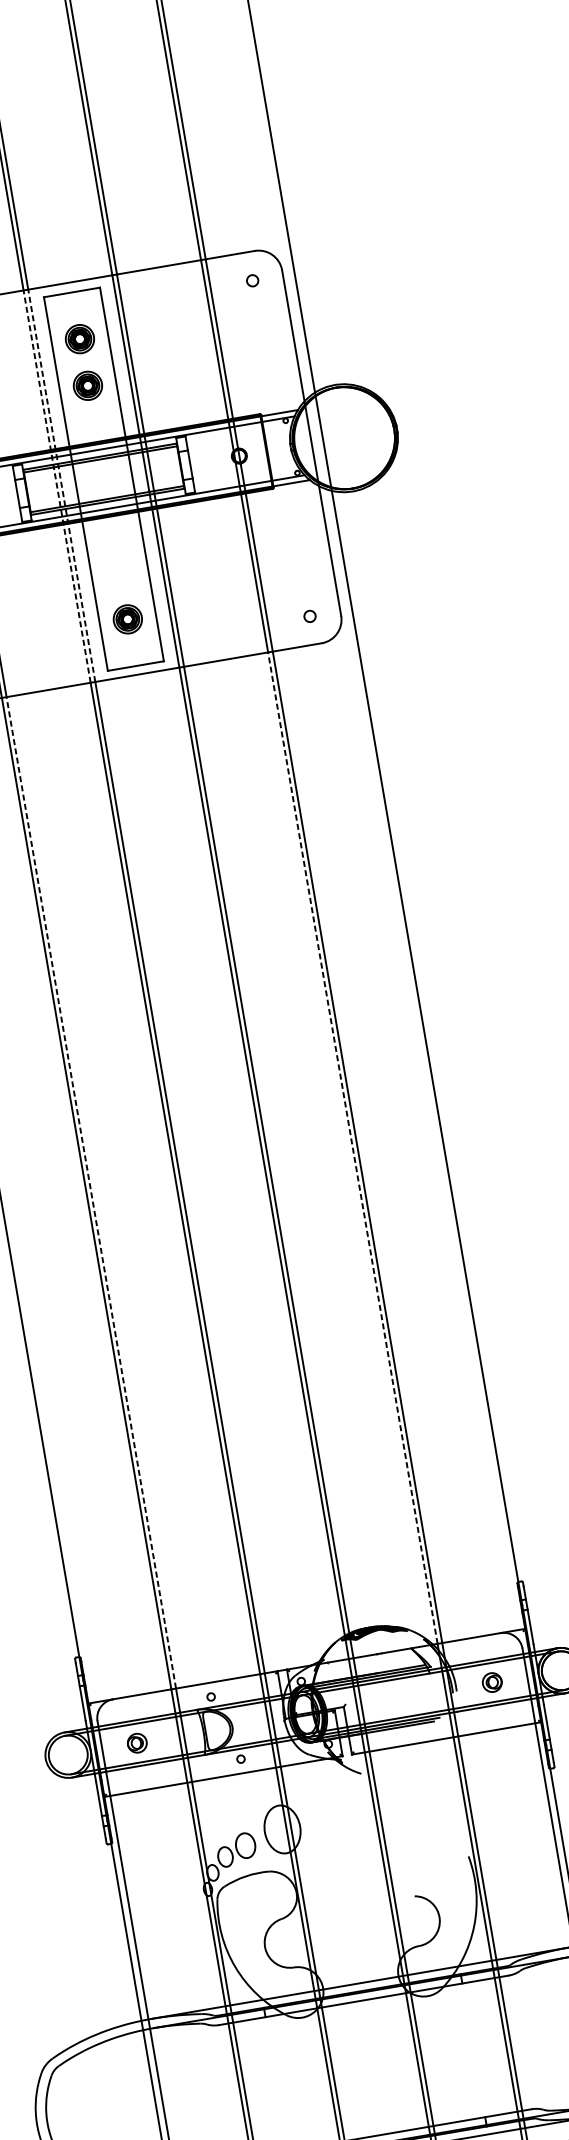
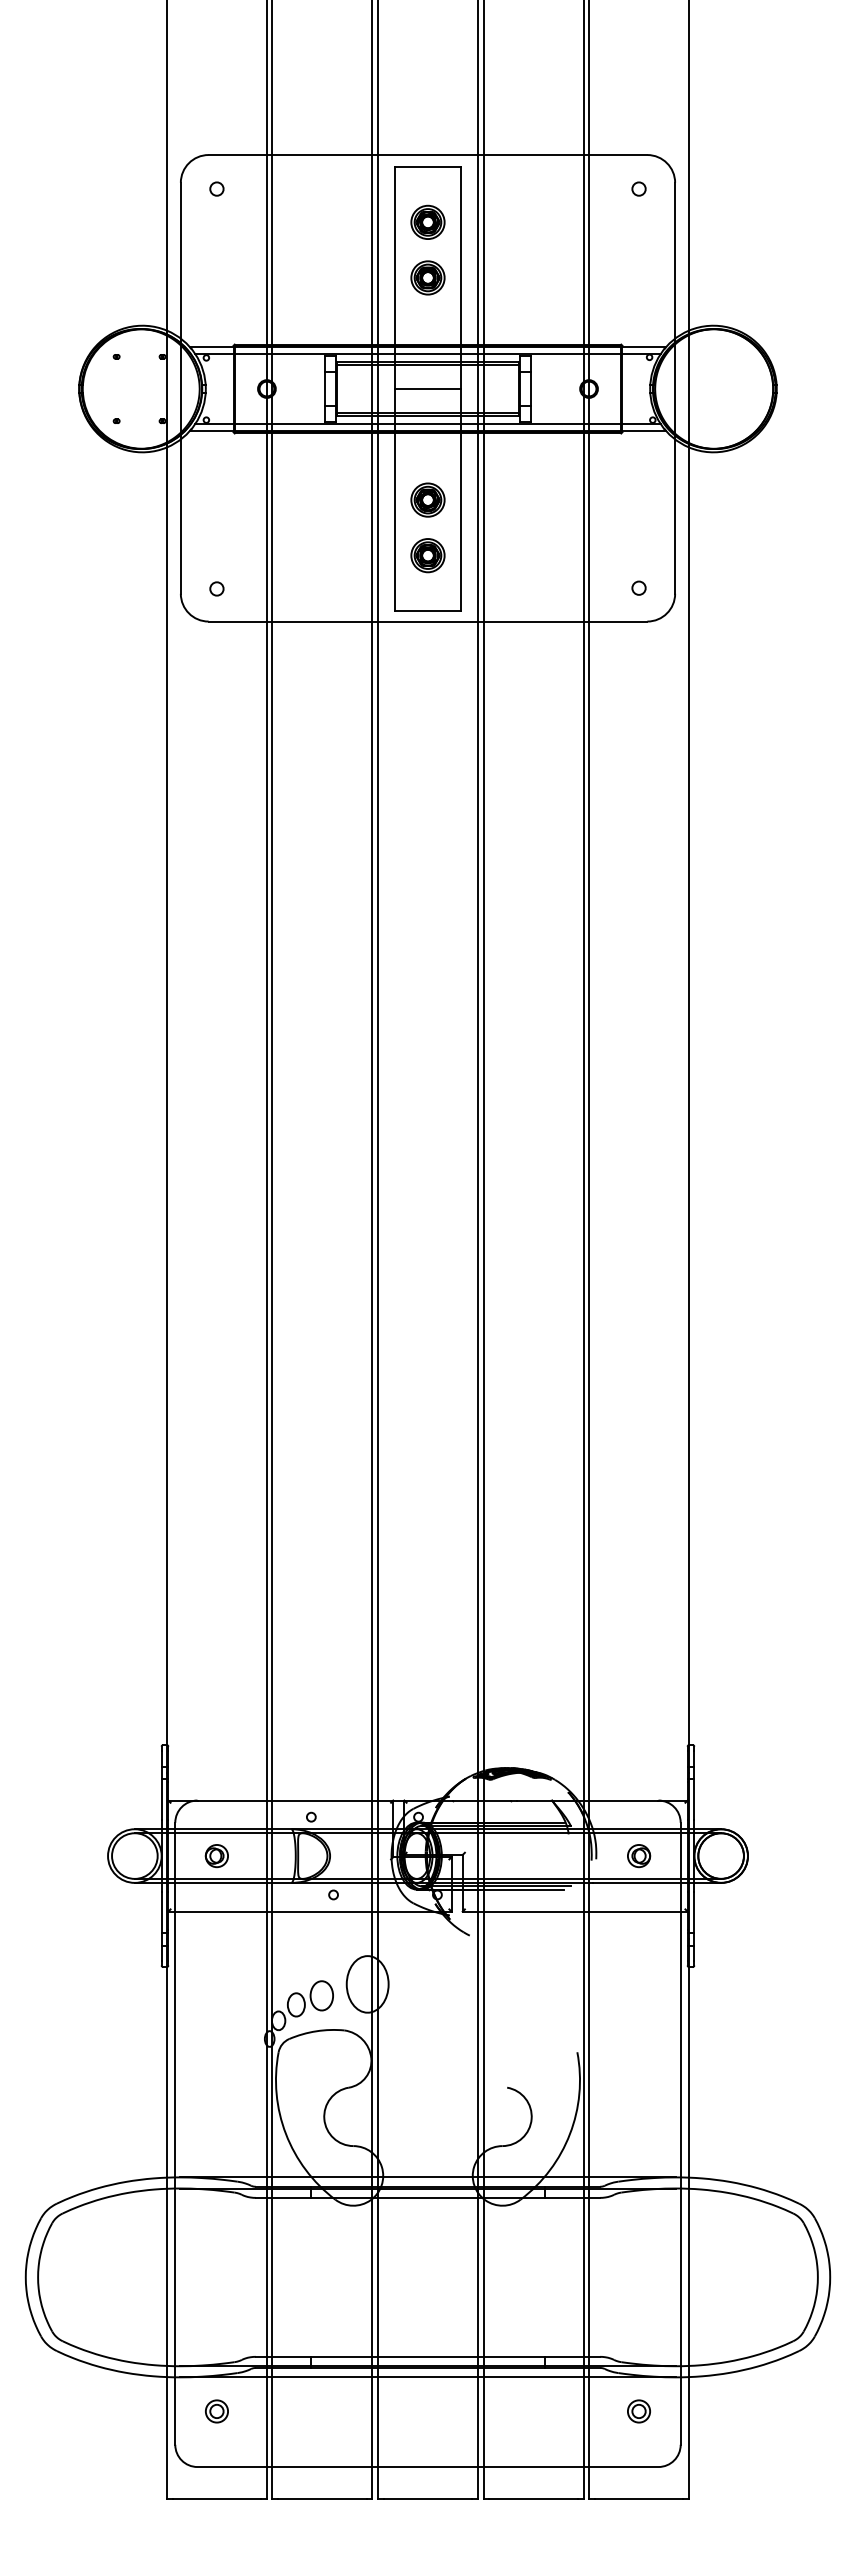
line: (103, 479) -> (427, 389), added
line: (57, 485) -> (372, 387), dashed -> solid
line: (62, 485) -> (378, 387), dashed -> solid
part: (119, 572) -> (427, 499), added
line: (352, 1147) -> (583, 1210), dashed -> solid
line: (91, 1192) -> (272, 1210), dashed -> solid

